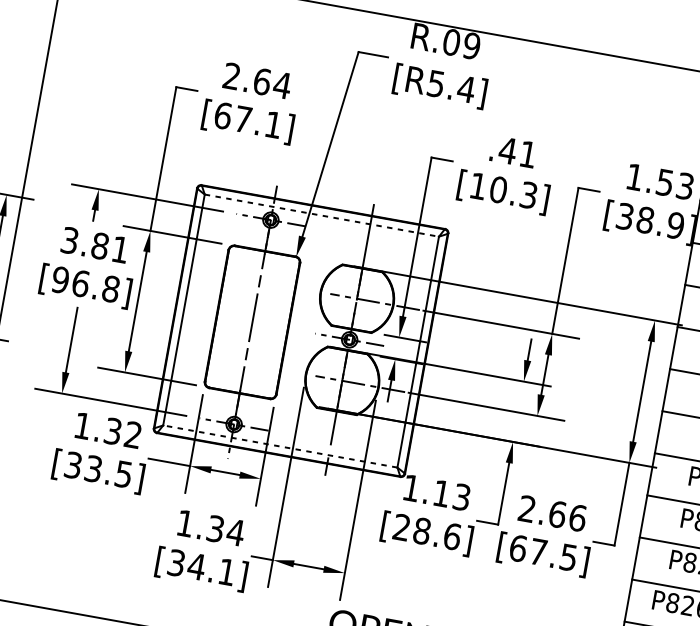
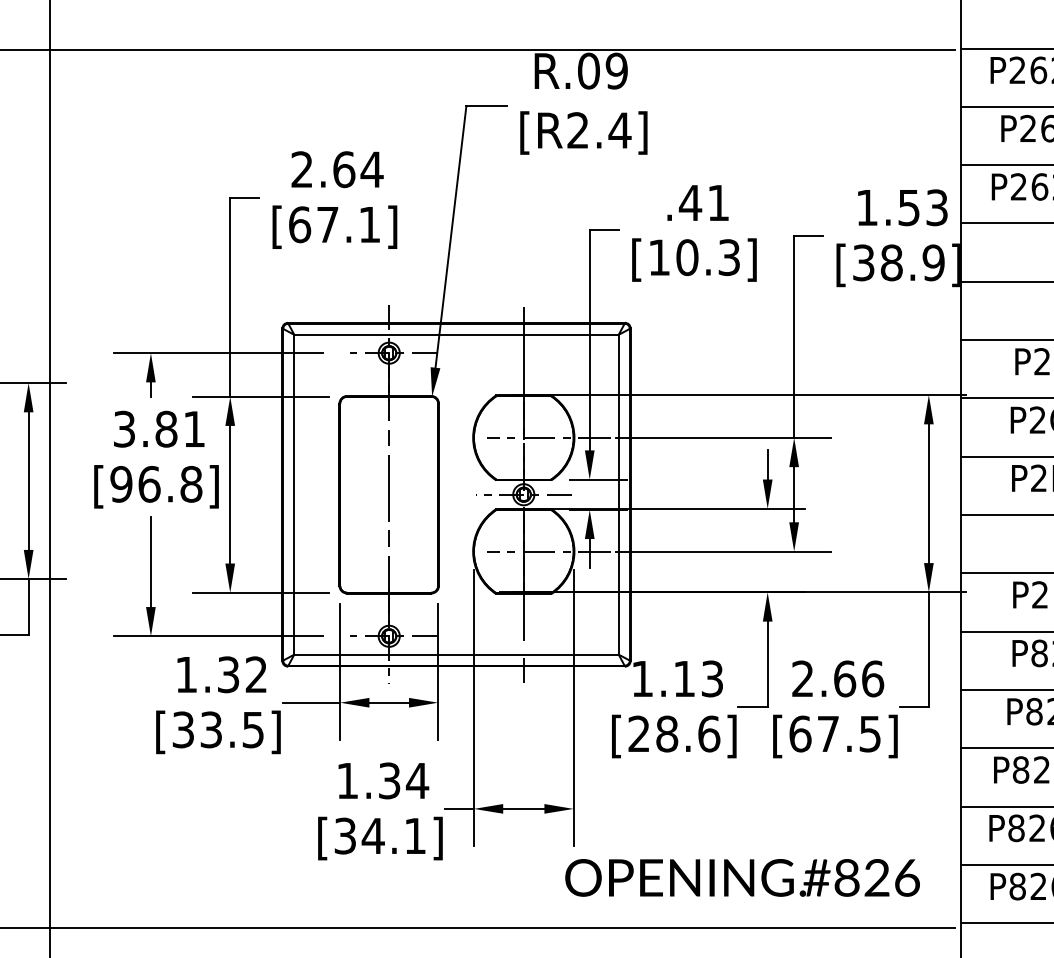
text: (435, 83) -> (577, 130), [R5.4] -> [R2.4]
line: (322, 215) -> (457, 334), dashed -> solid
line: (280, 446) -> (456, 654), dashed -> solid

